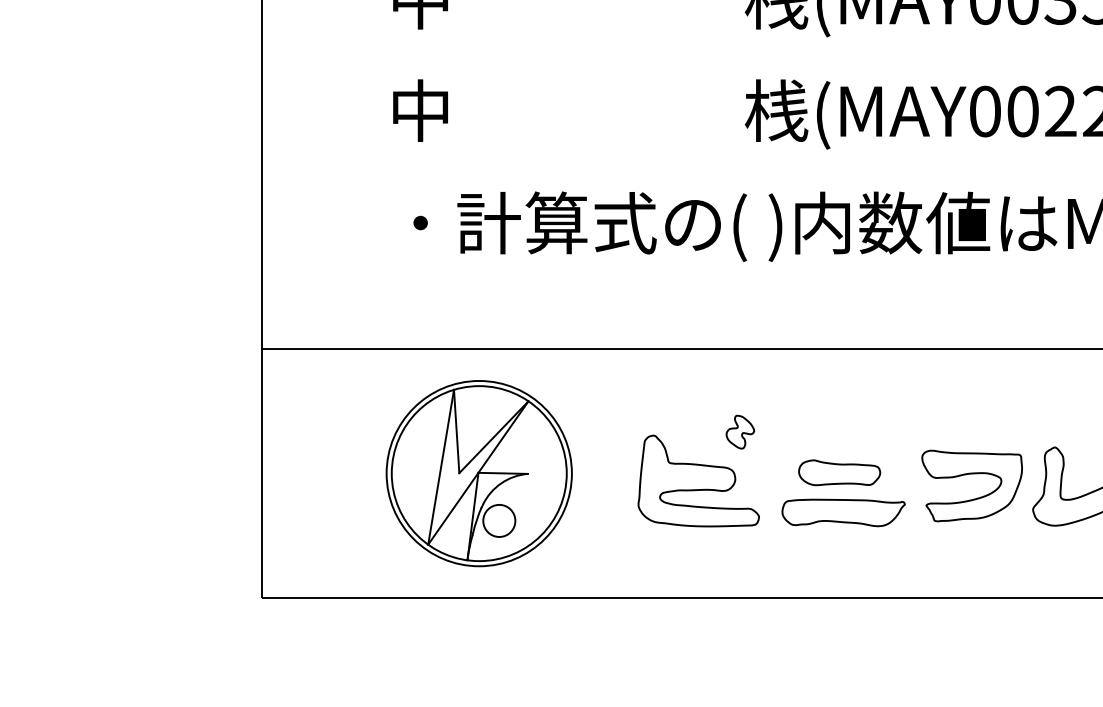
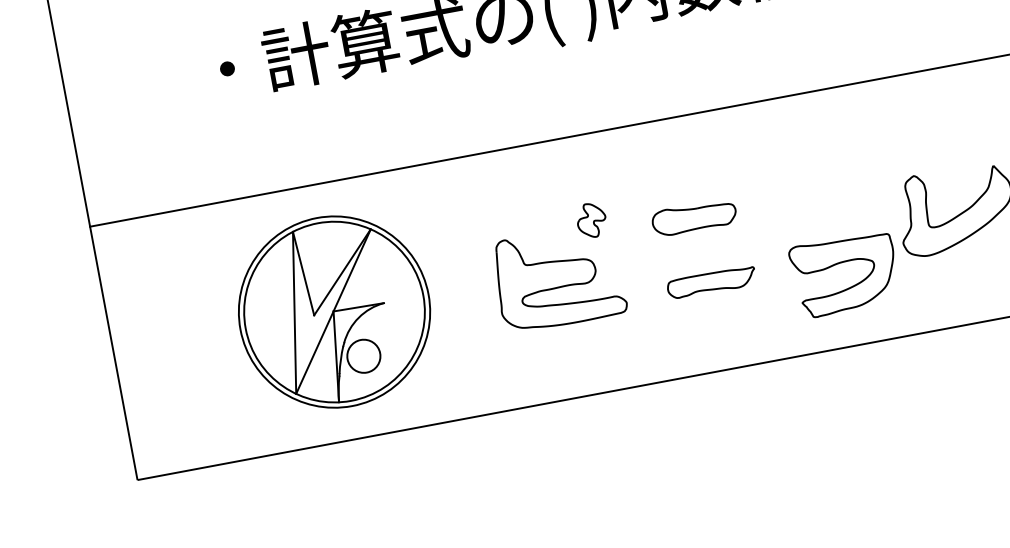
curve: (839, 465) -> (692, 210), moved
part: (971, 474) -> (842, 263), moved
part: (843, 512) -> (711, 282), size x0.7

